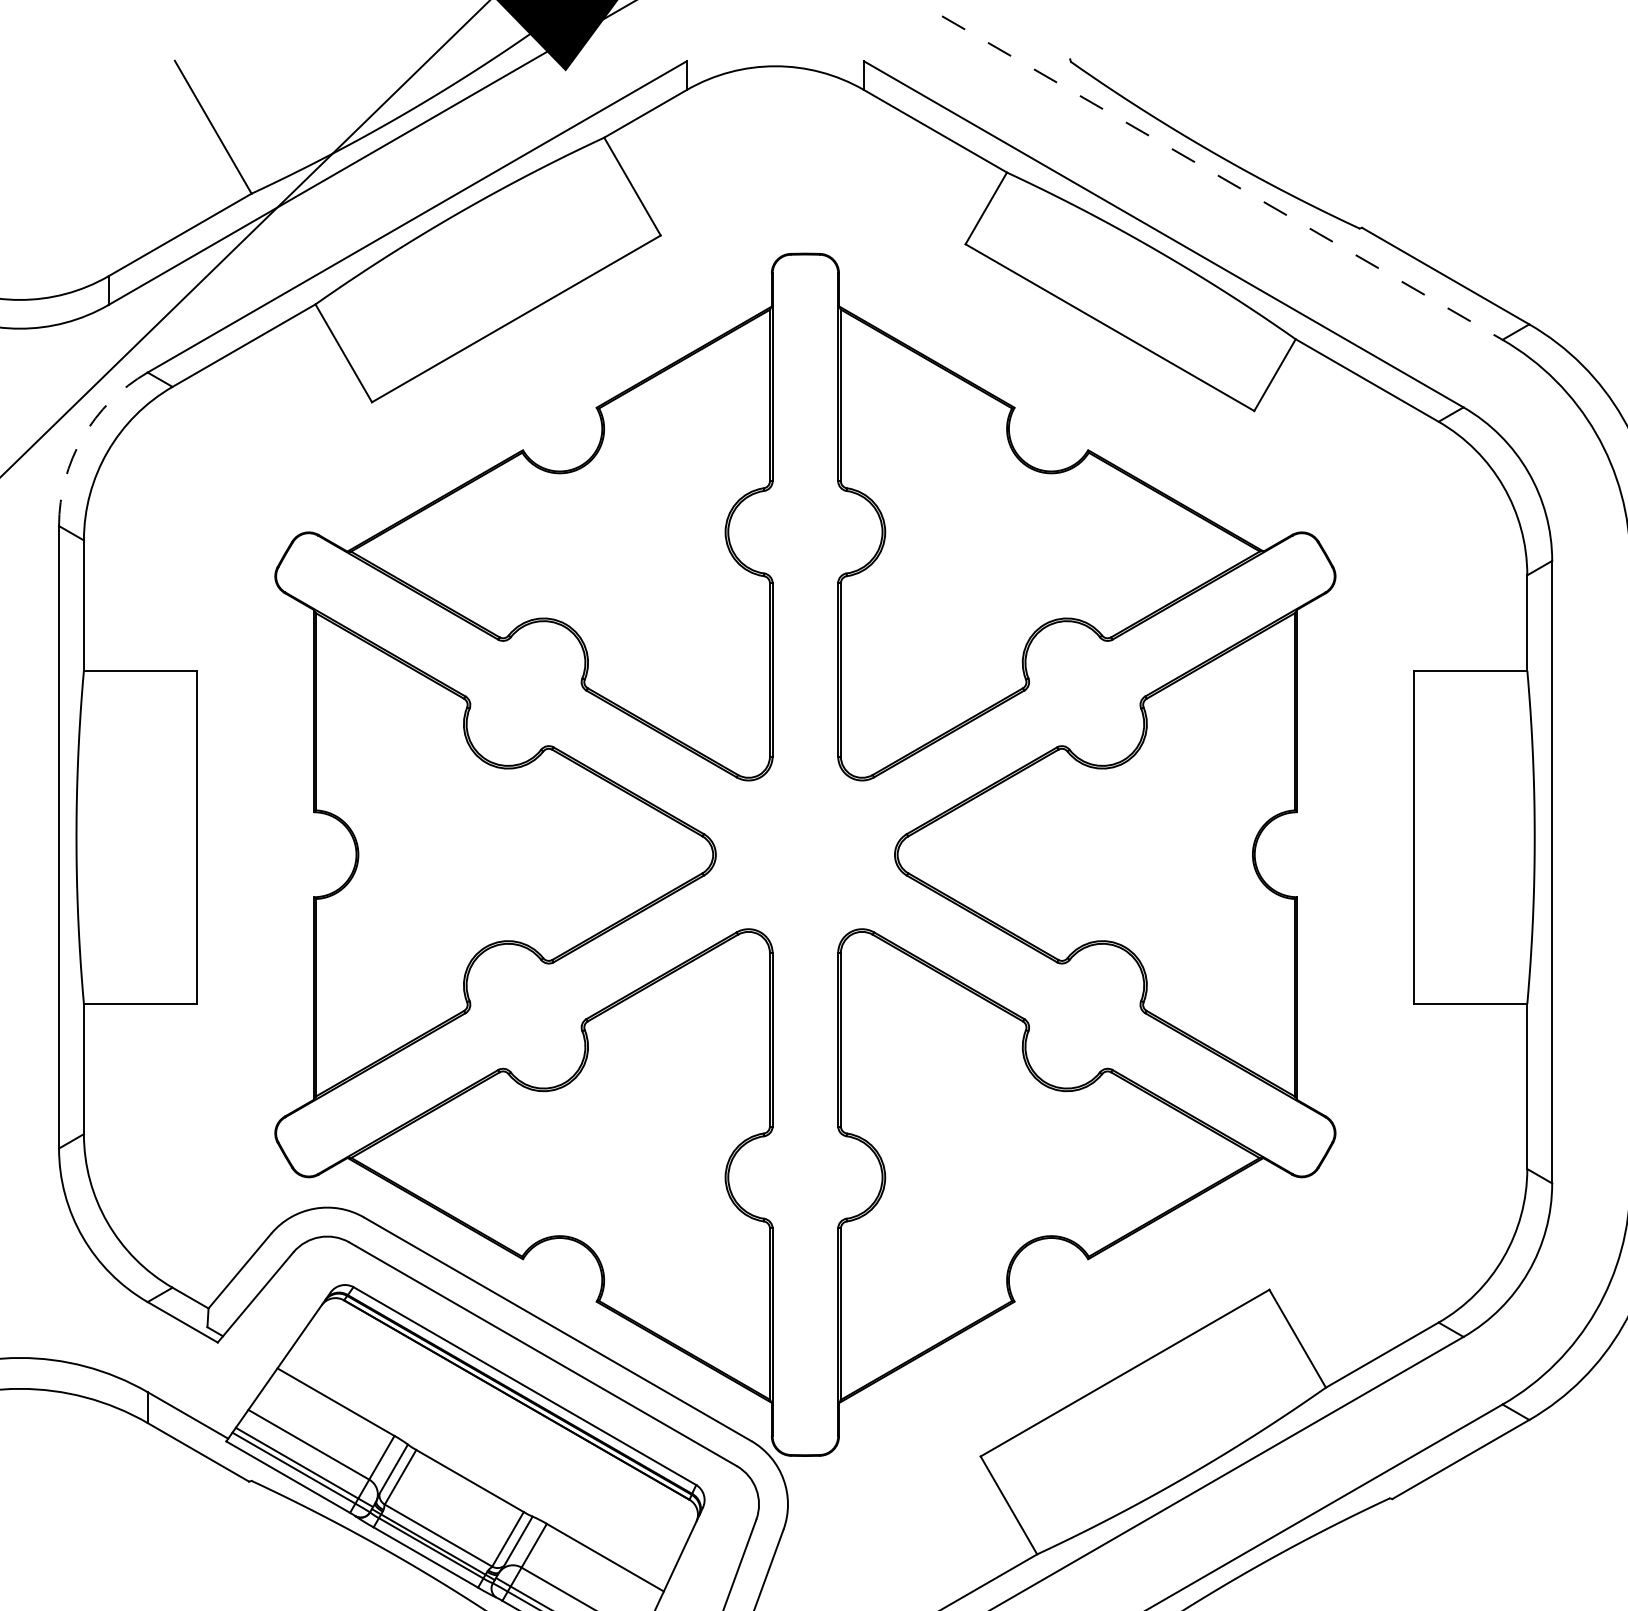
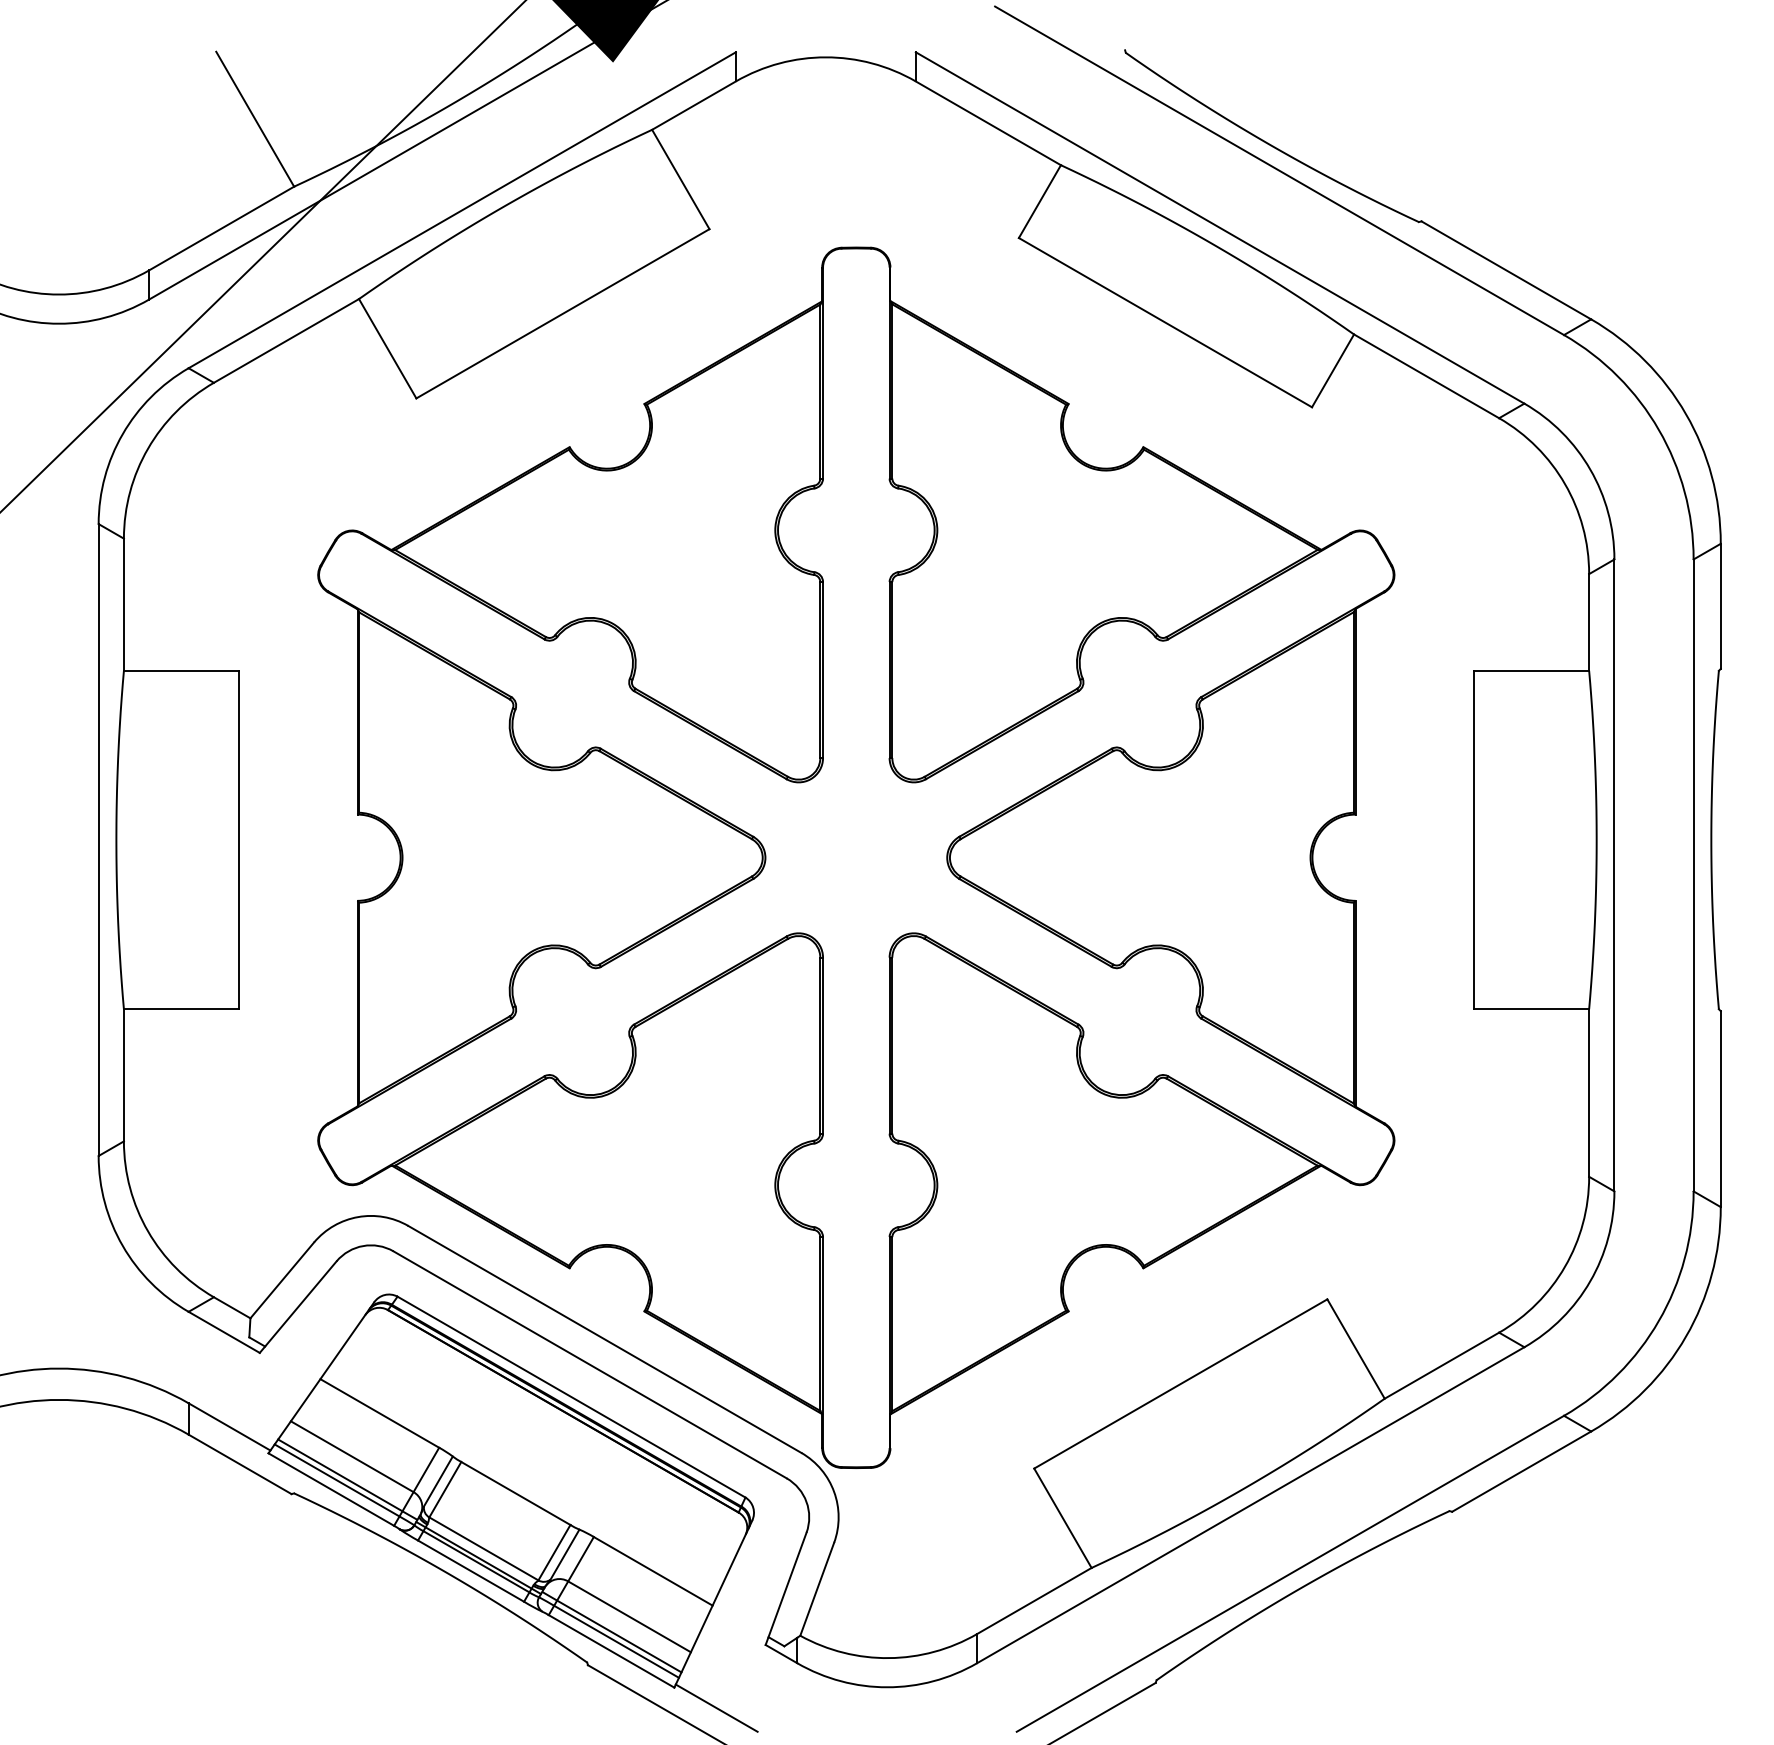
line: (1222, 177) -> (1279, 170), dashed -> solid
arc: (82, 437) -> (122, 434), dashed -> solid

